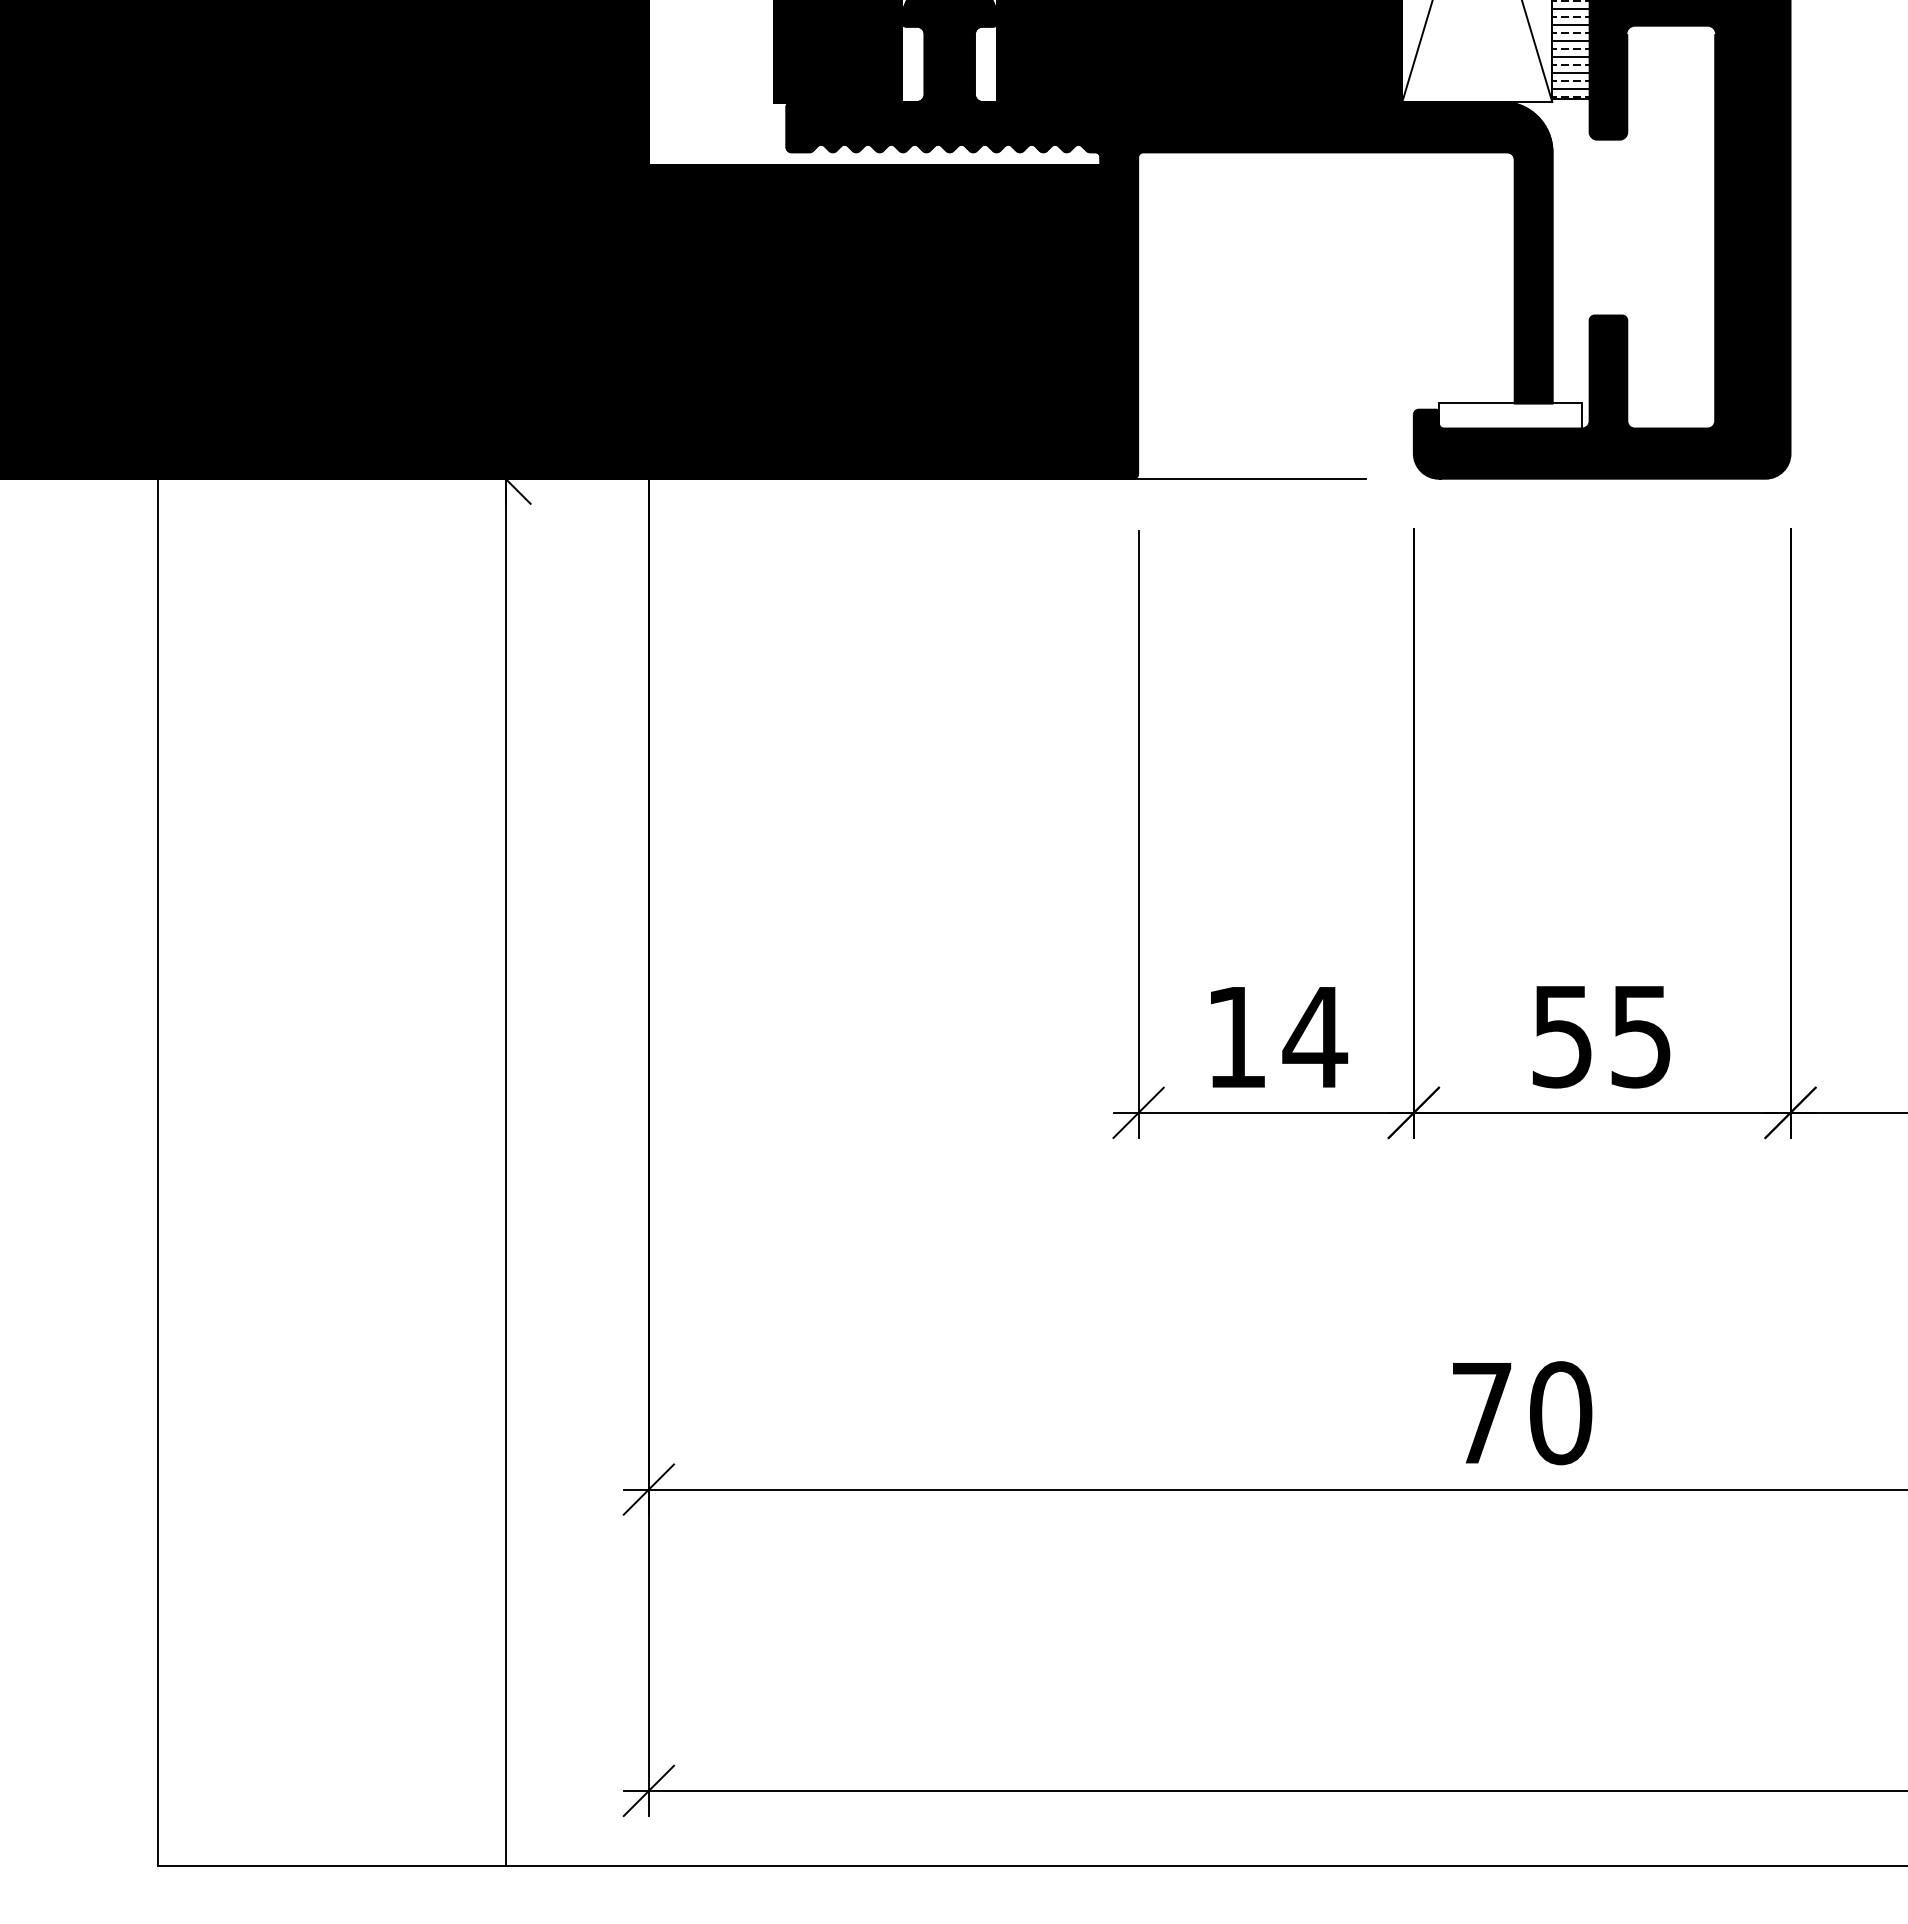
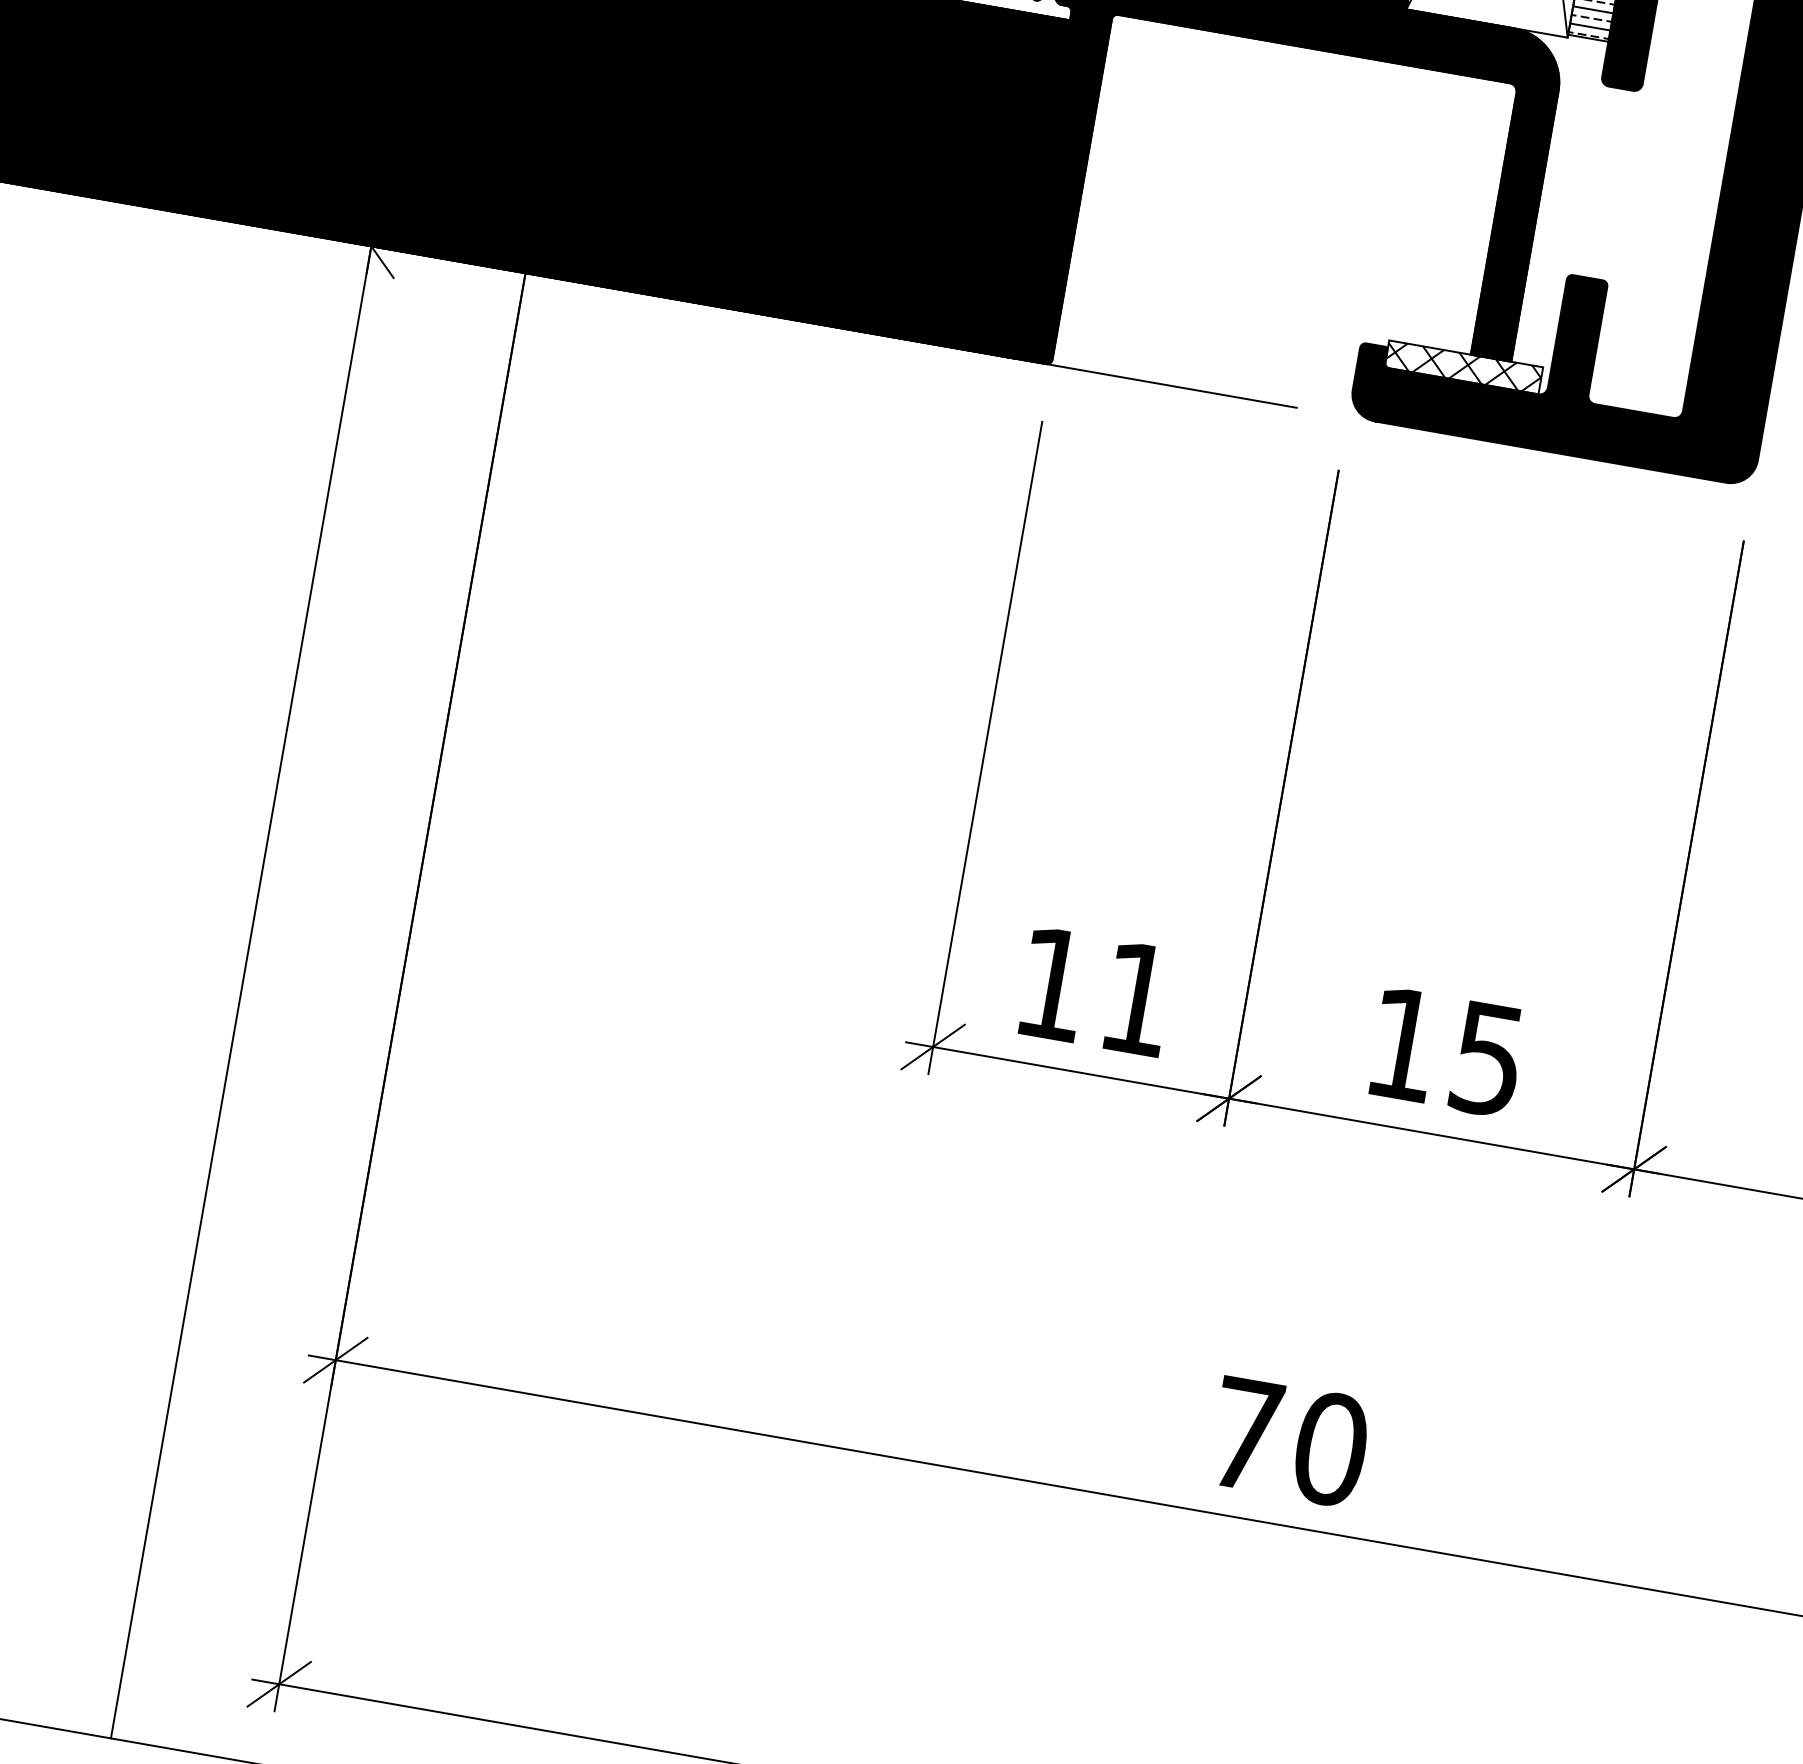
hatch: (1510, 415) -> (1463, 366), added
text: (1315, 1037) -> (1137, 999), 14 -> 11
text: (1561, 1037) -> (1402, 1045), 55 -> 15

